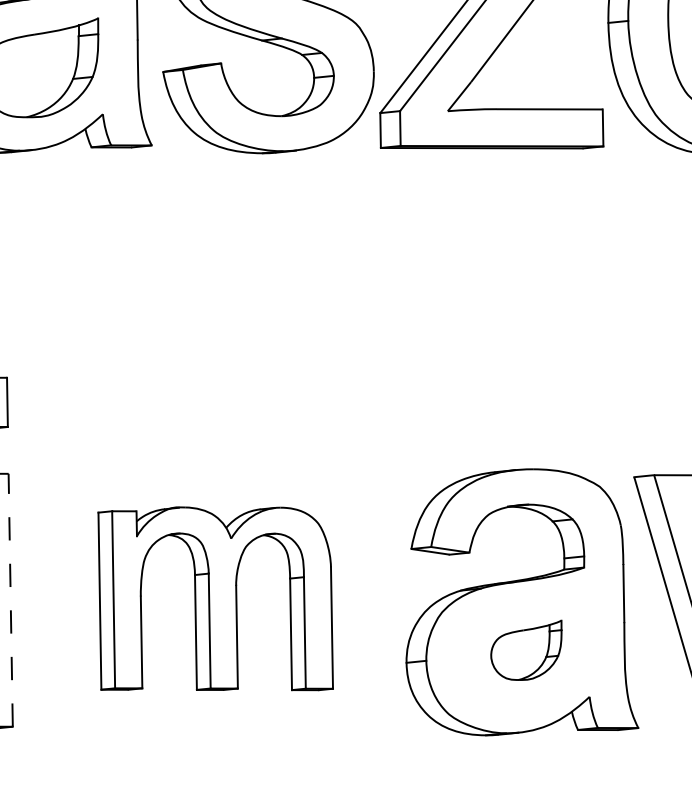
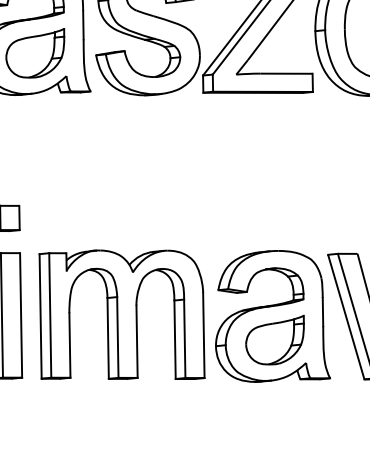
line: (11, 598) -> (21, 314), dashed -> solid
part: (214, 598) -> (121, 314), size x1.43
part: (525, 649) -> (274, 339), size x1.67

